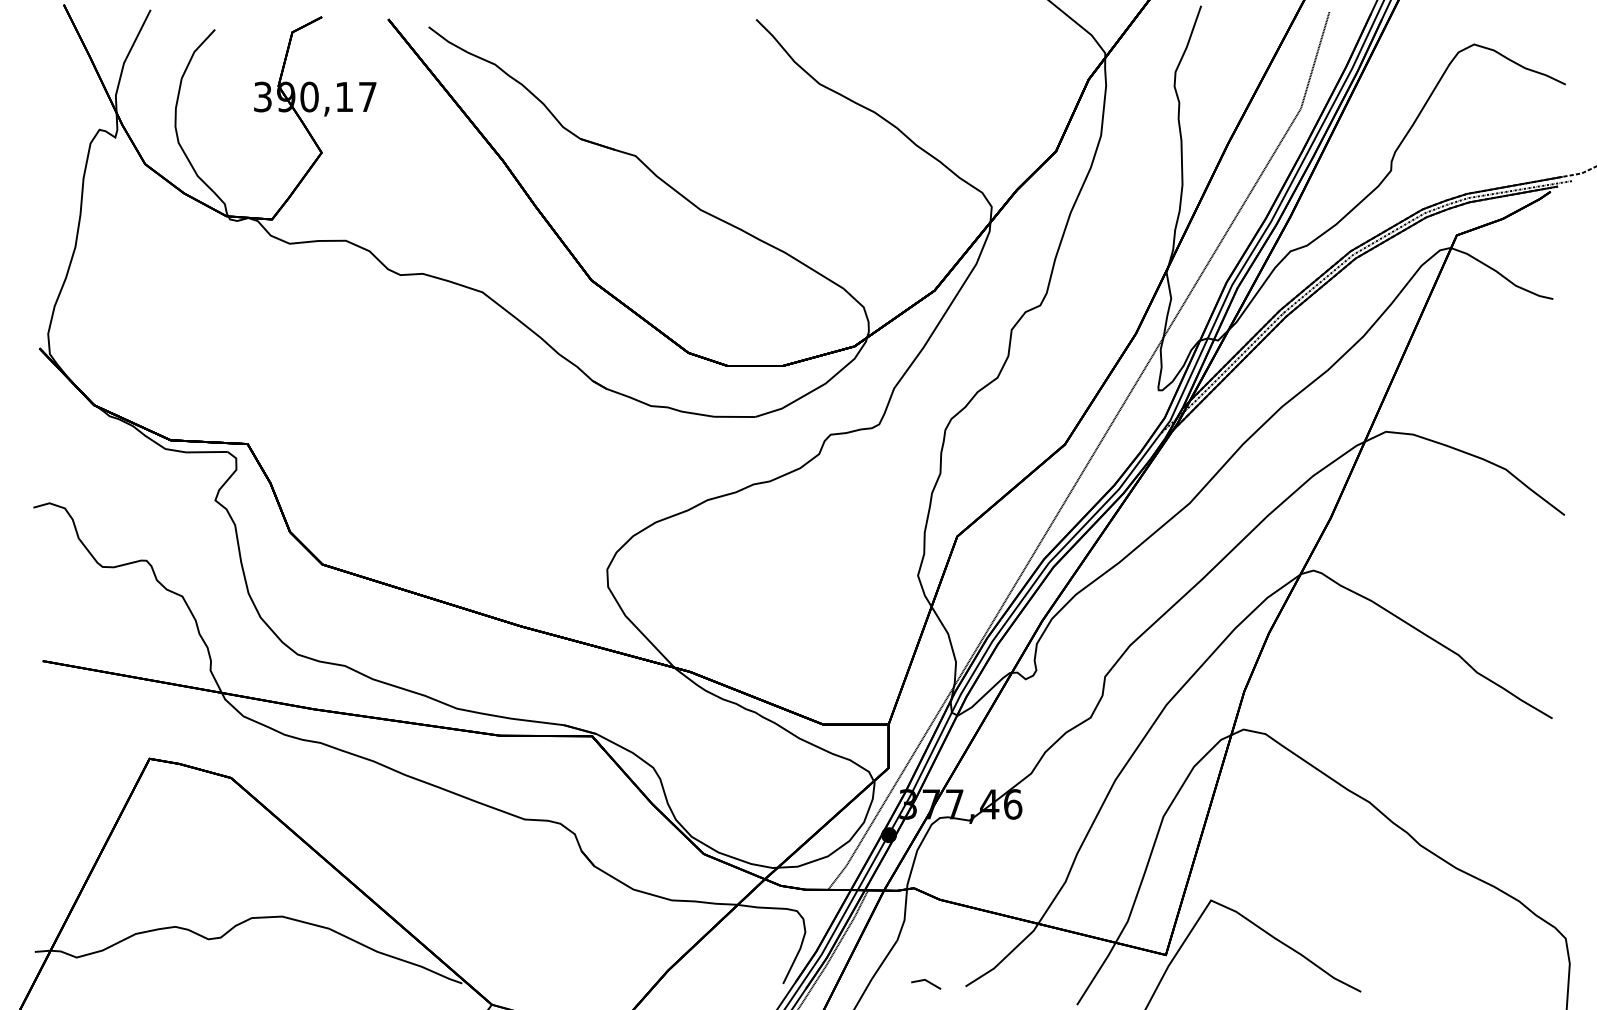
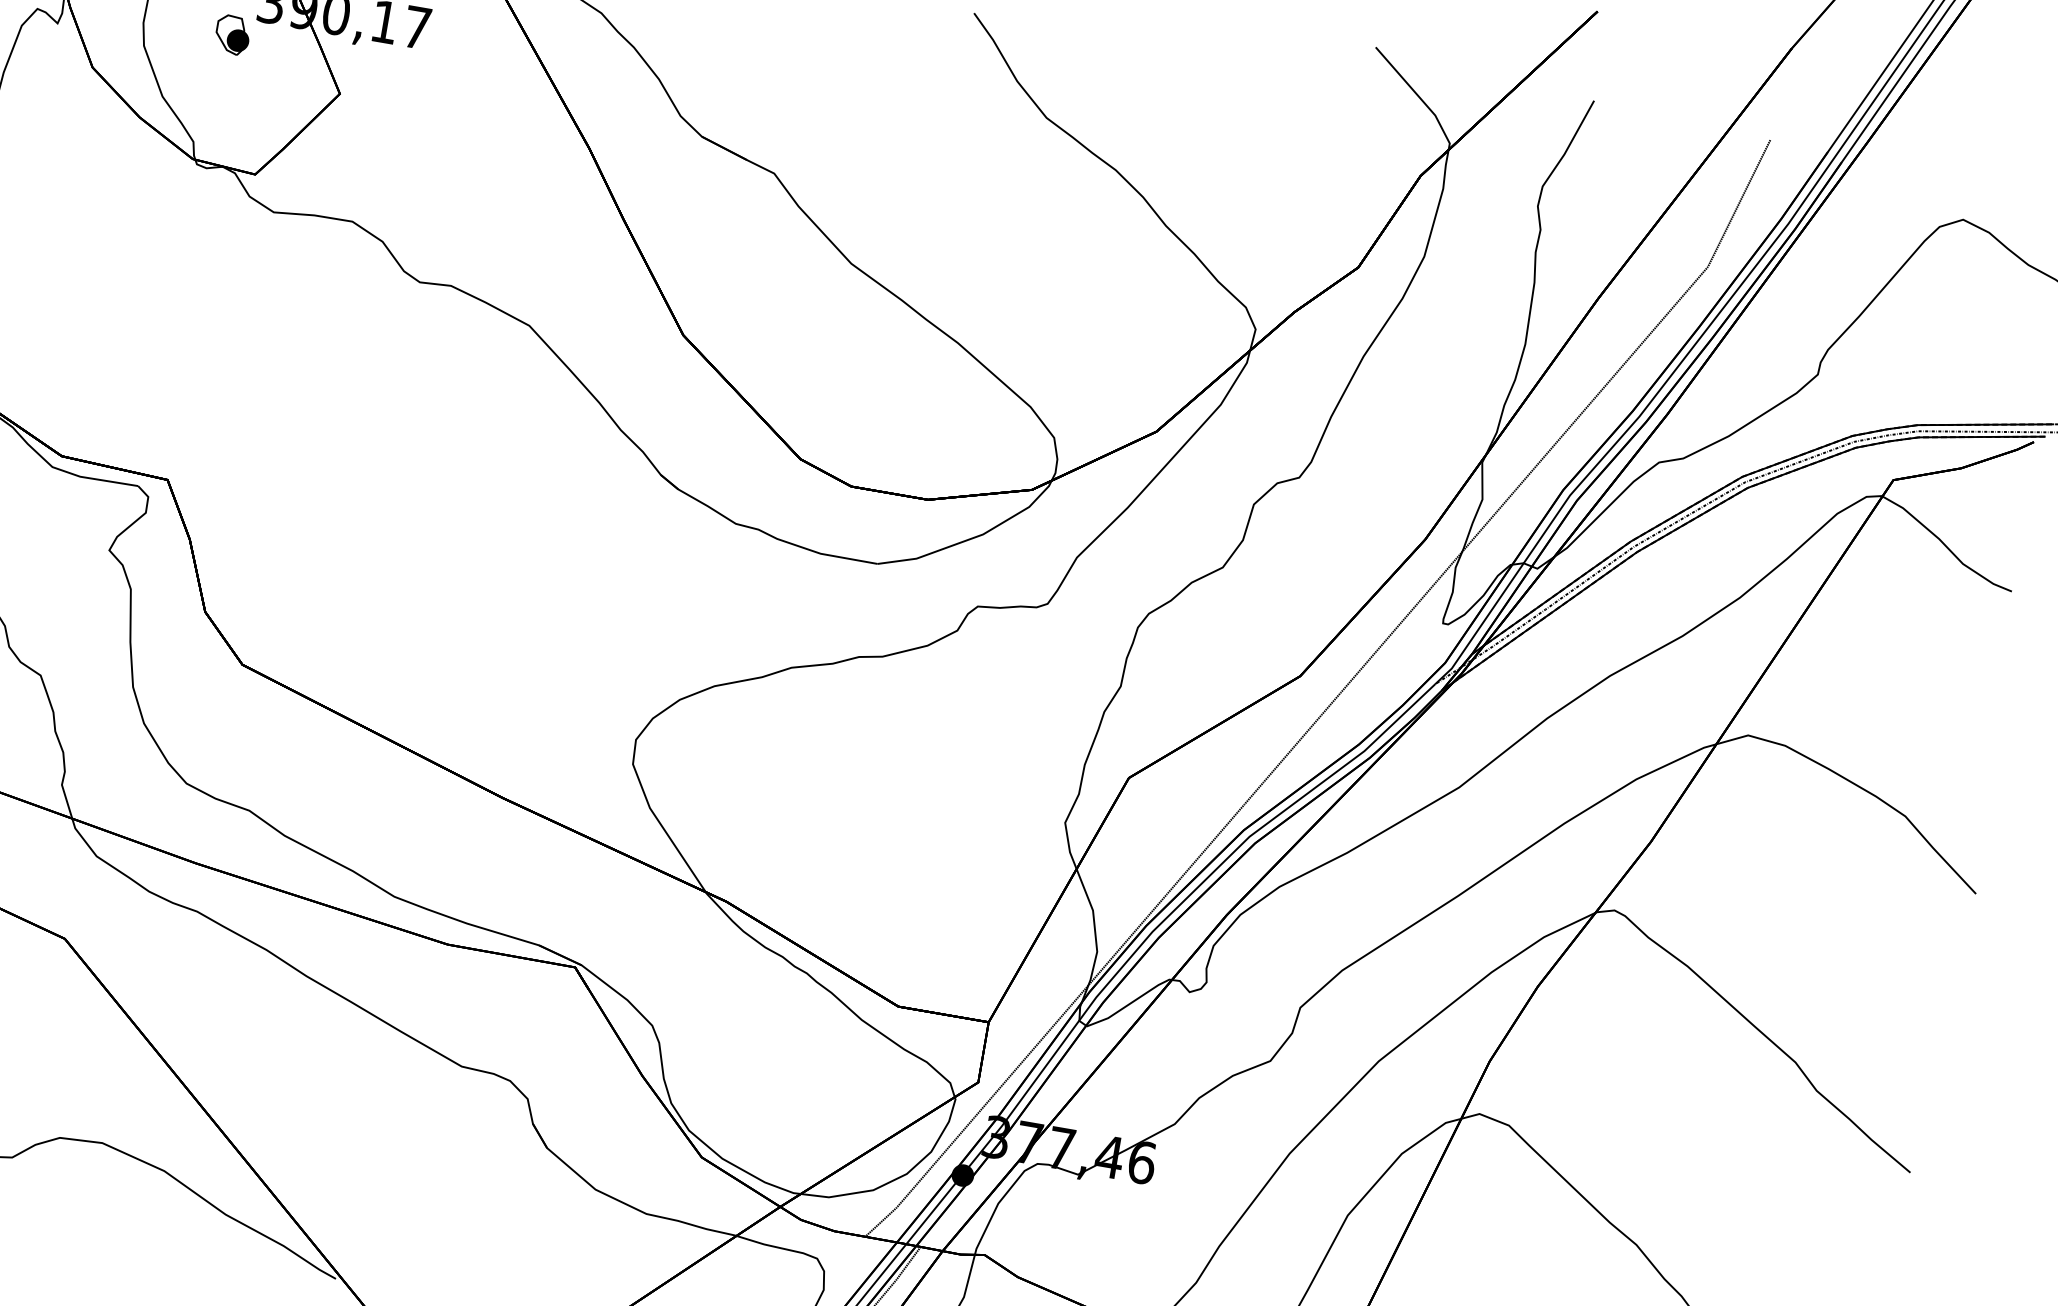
part: (238, 124) -> (231, 34), added

